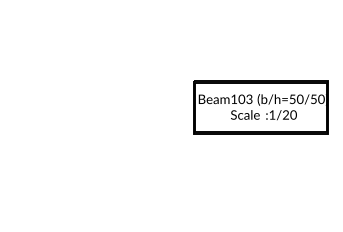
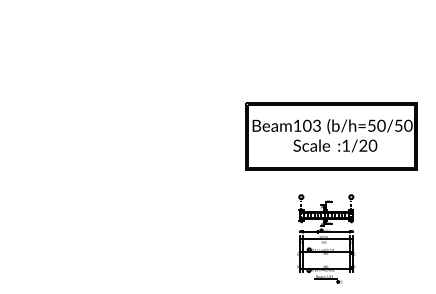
part: (256, 188) -> (326, 238), added

